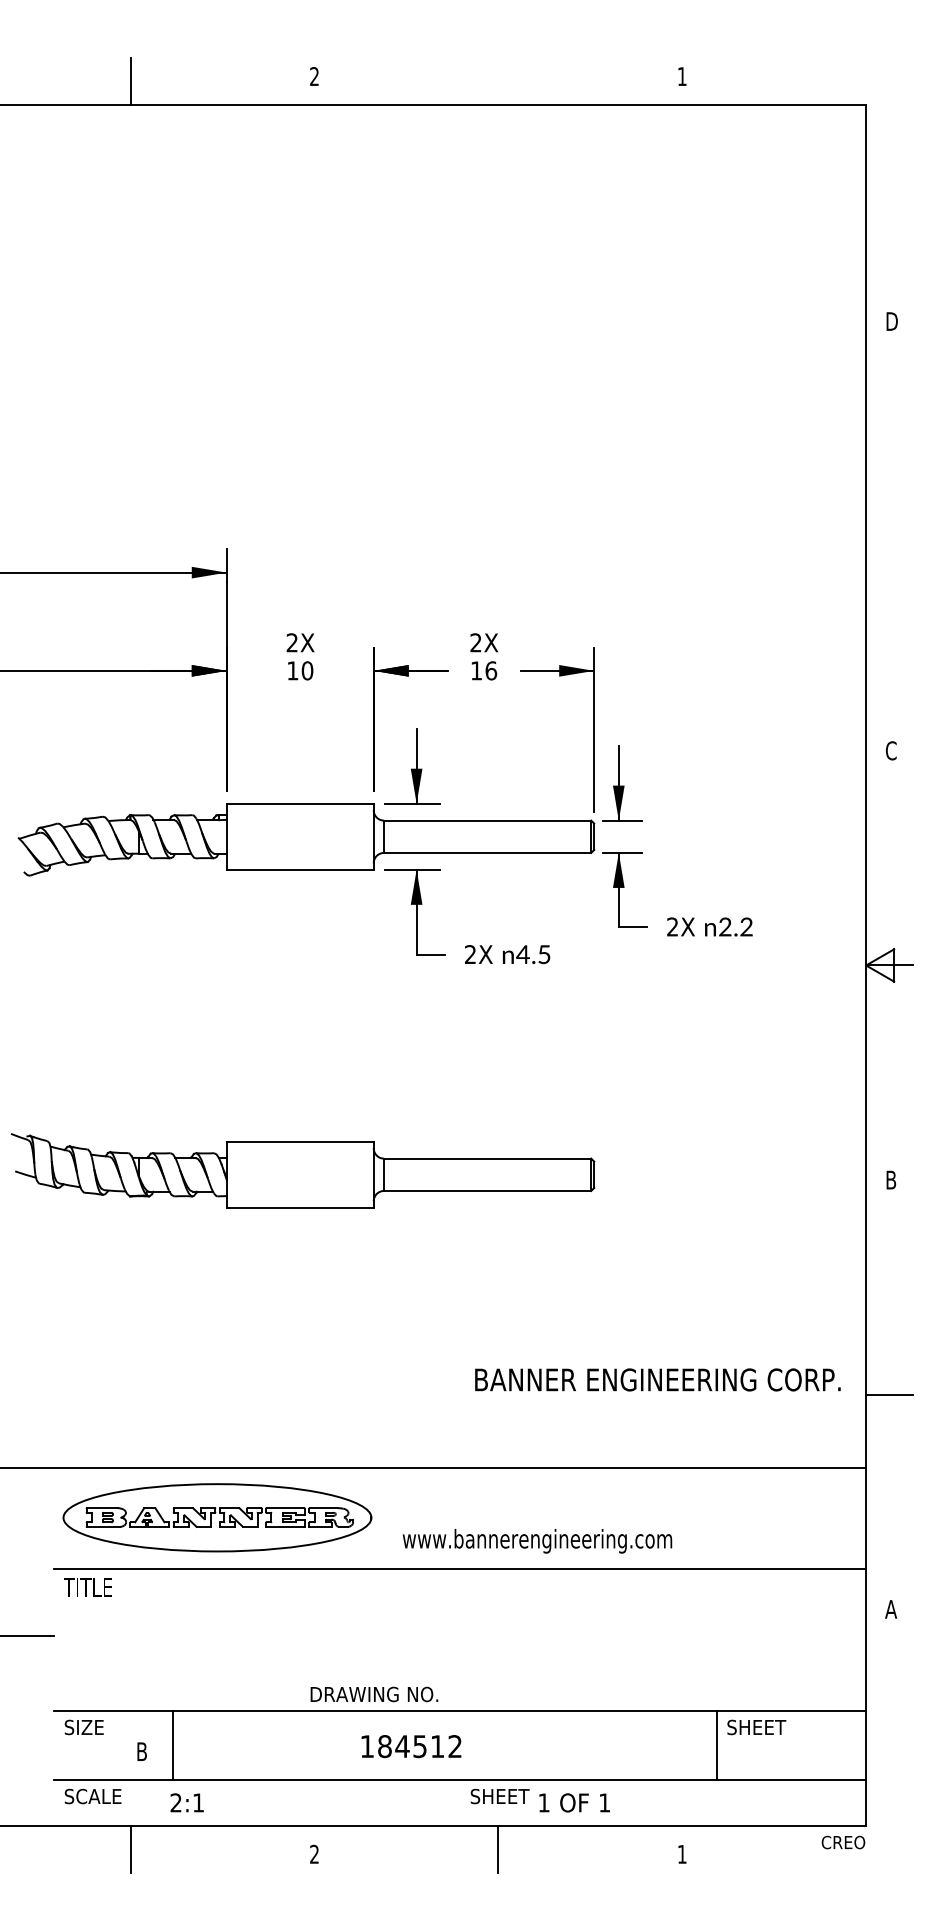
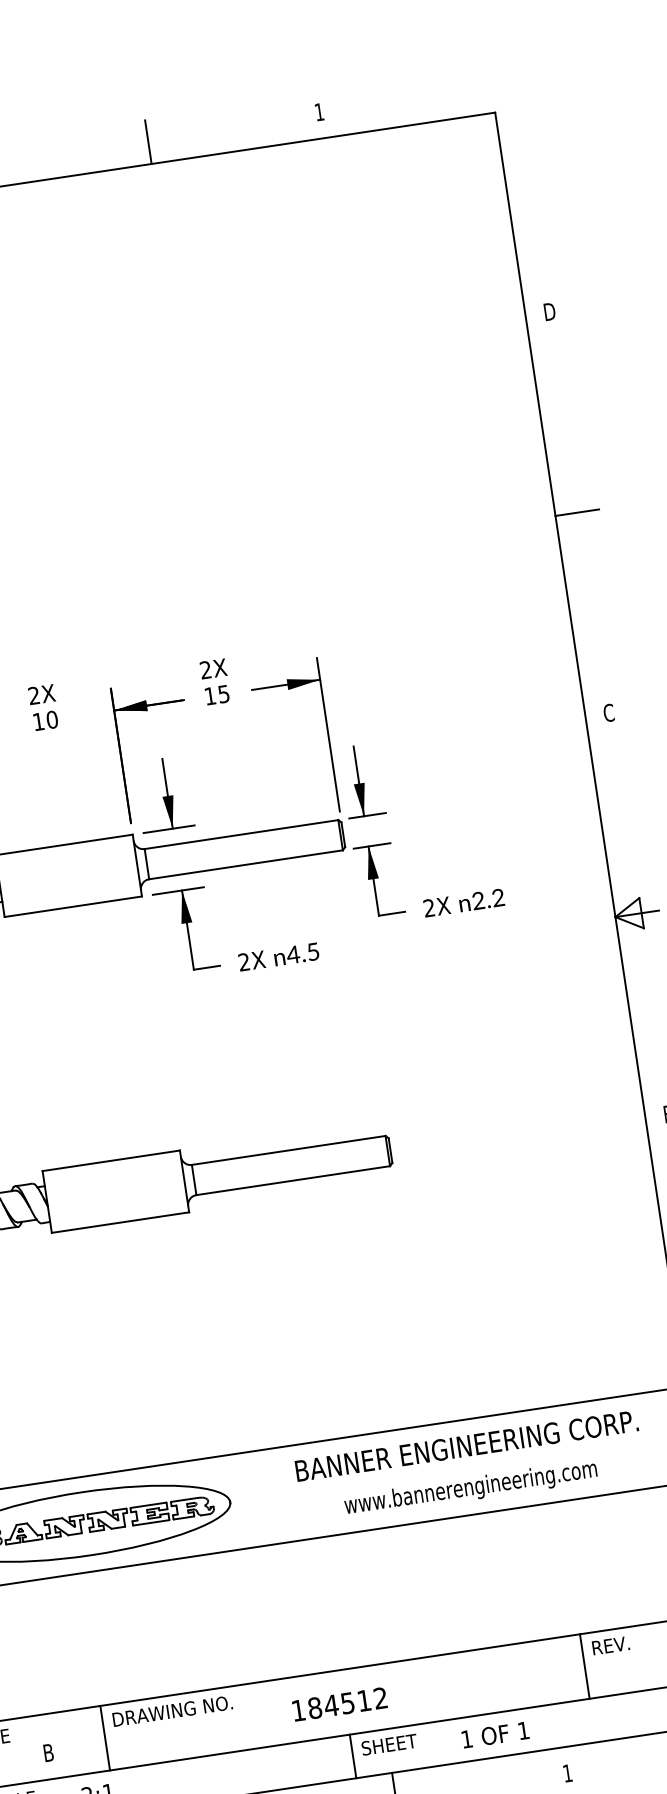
line: (498, 80) -> (148, 141), added
line: (889, 536) -> (577, 512), added
text: (491, 670) -> (224, 693), 16 -> 15
text: (657, 1379) -> (466, 1445), moved
text: (537, 1541) -> (471, 1488), moved
text: (374, 1694) -> (172, 1711), moved
text: (756, 1727) -> (619, 1644), SHEET -> REV.
line: (172, 1744) -> (105, 1737), moved
text: (411, 1746) -> (339, 1704), moved
line: (460, 1802) -> (353, 1755), added
text: (574, 1802) -> (495, 1734), moved

